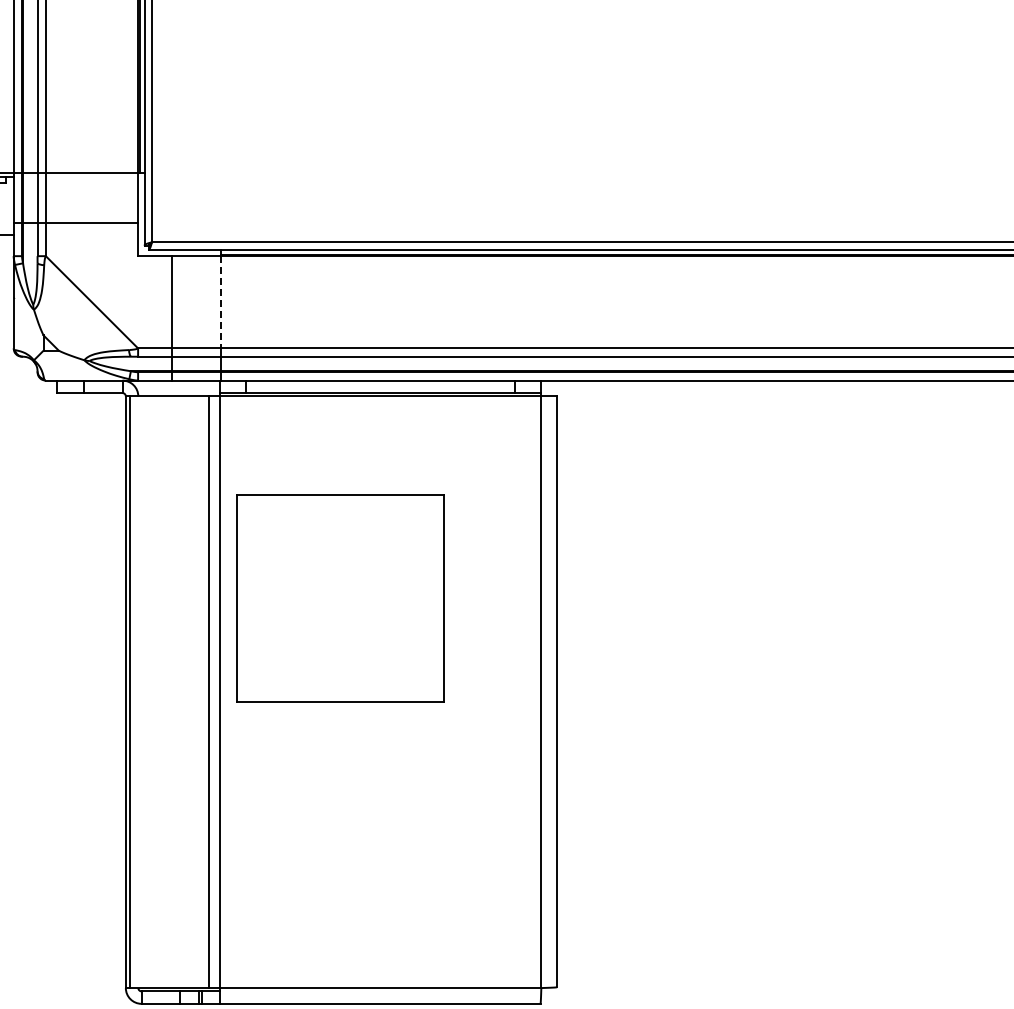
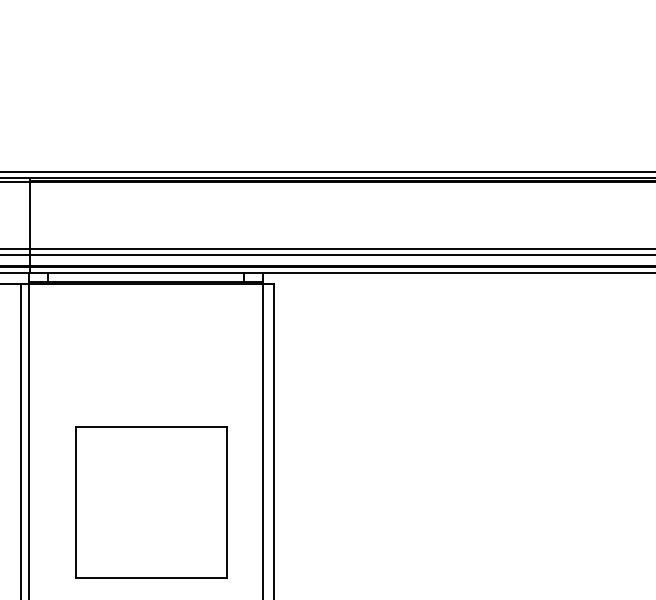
line: (221, 302) -> (30, 215), dashed -> solid
part: (340, 598) -> (151, 502), moved

